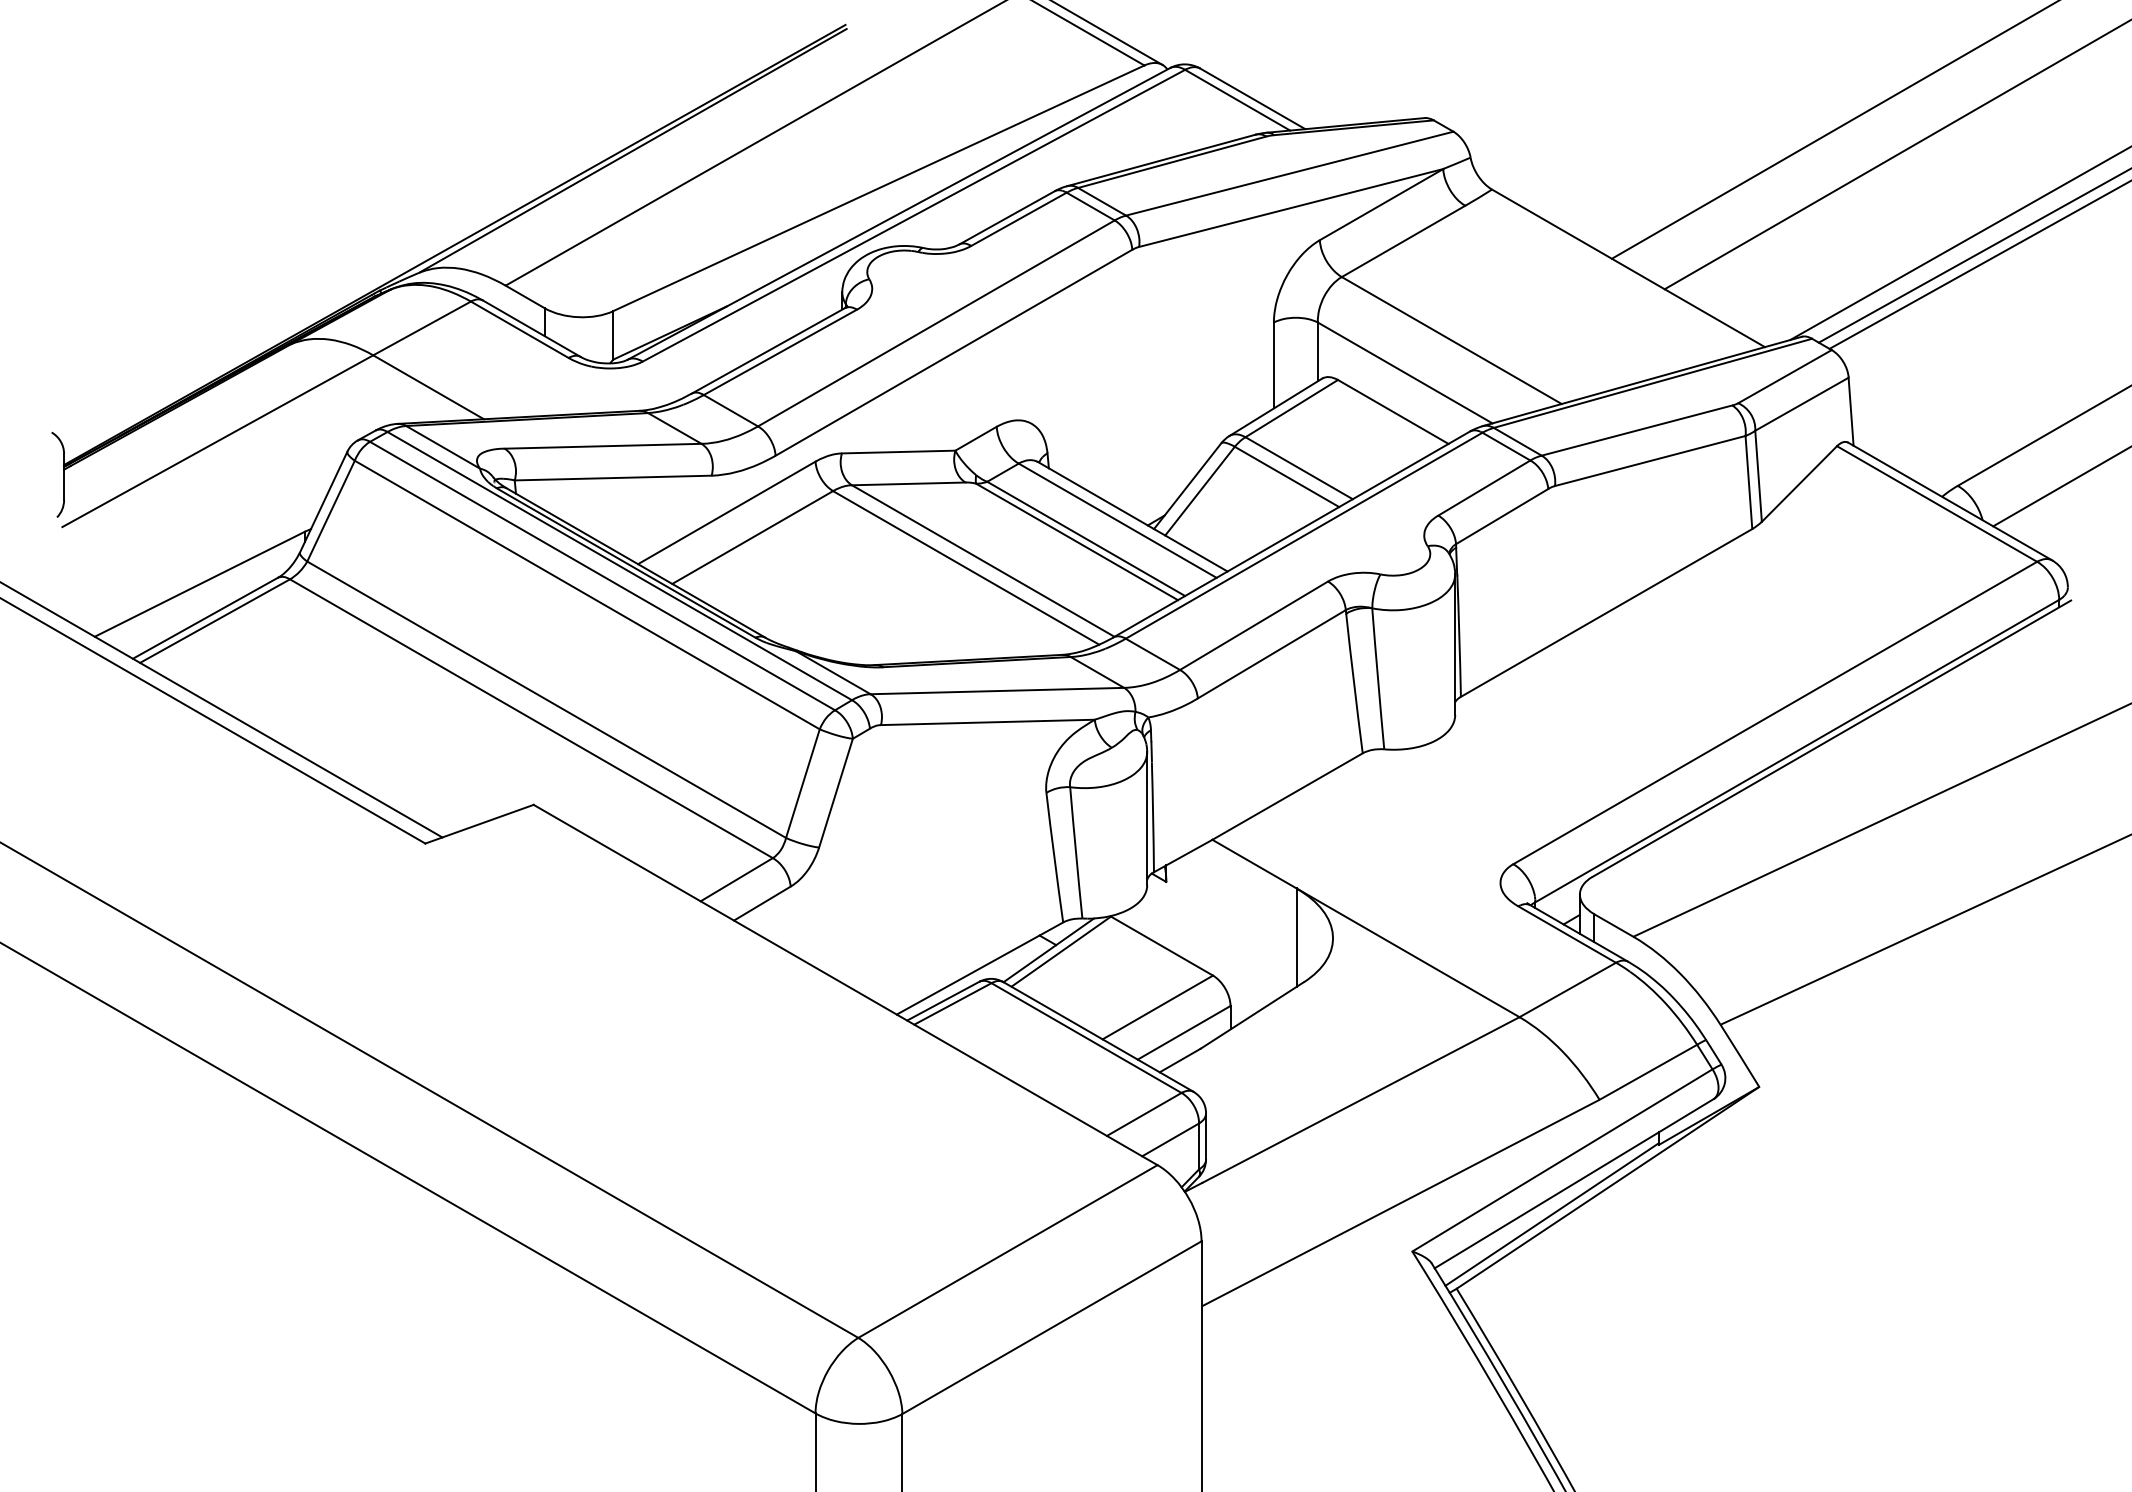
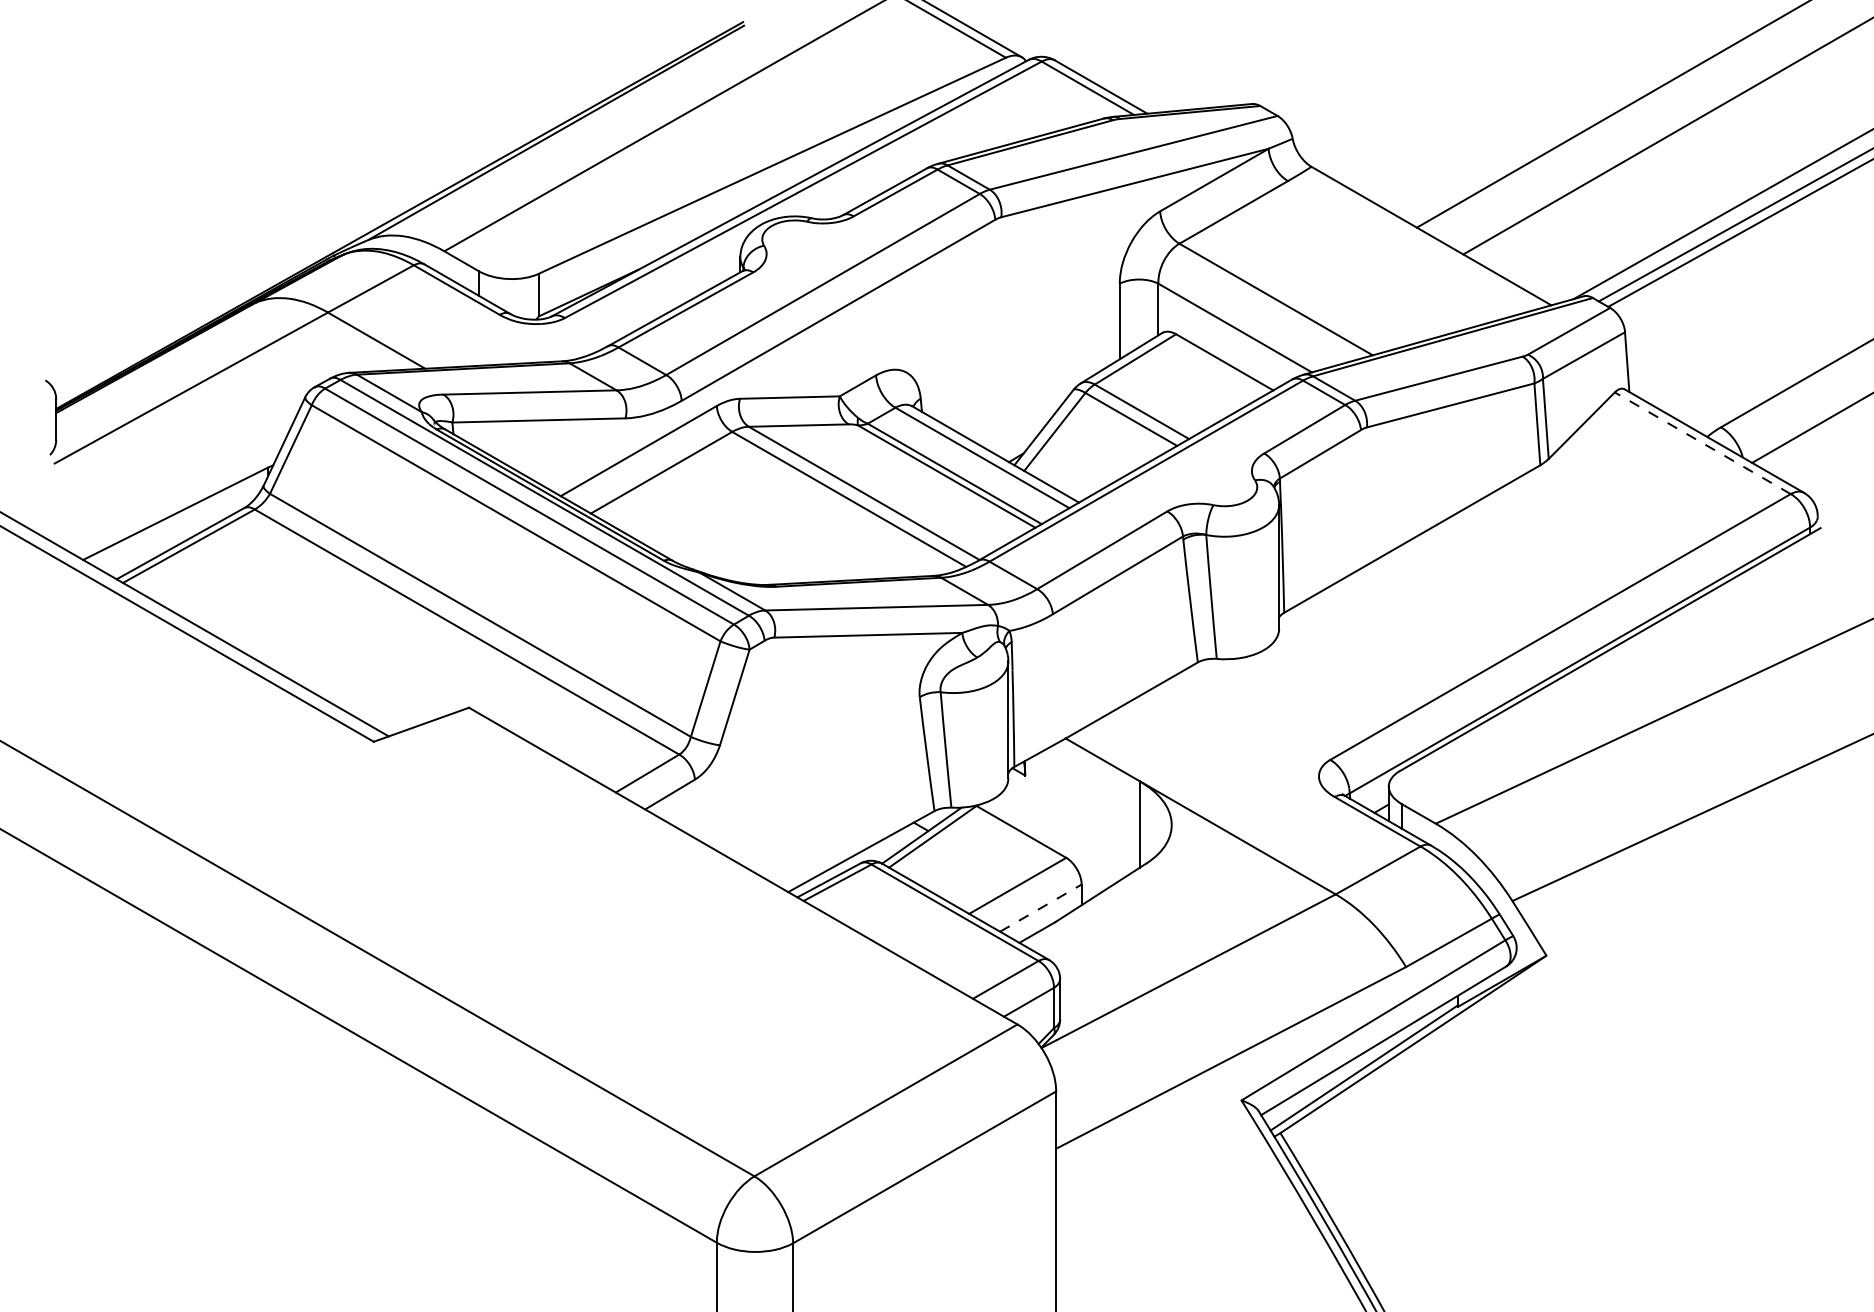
line: (1936, 504) -> (1702, 443), solid -> dashed
line: (1184, 1032) -> (1041, 907), solid -> dashed

